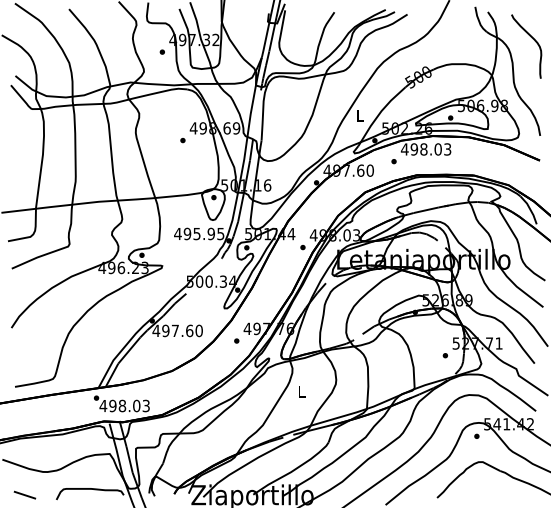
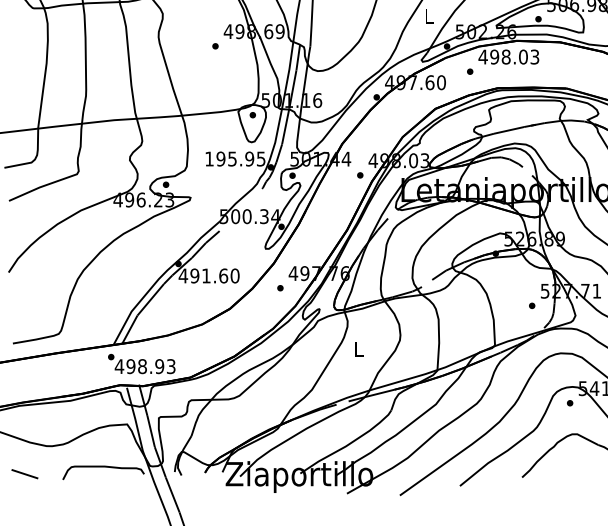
text: (177, 233) -> (208, 158), 495.95 -> 195.95
text: (175, 330) -> (206, 275), 497.60 -> 491.60
text: (136, 406) -> (159, 367), 498.03 -> 498.93

